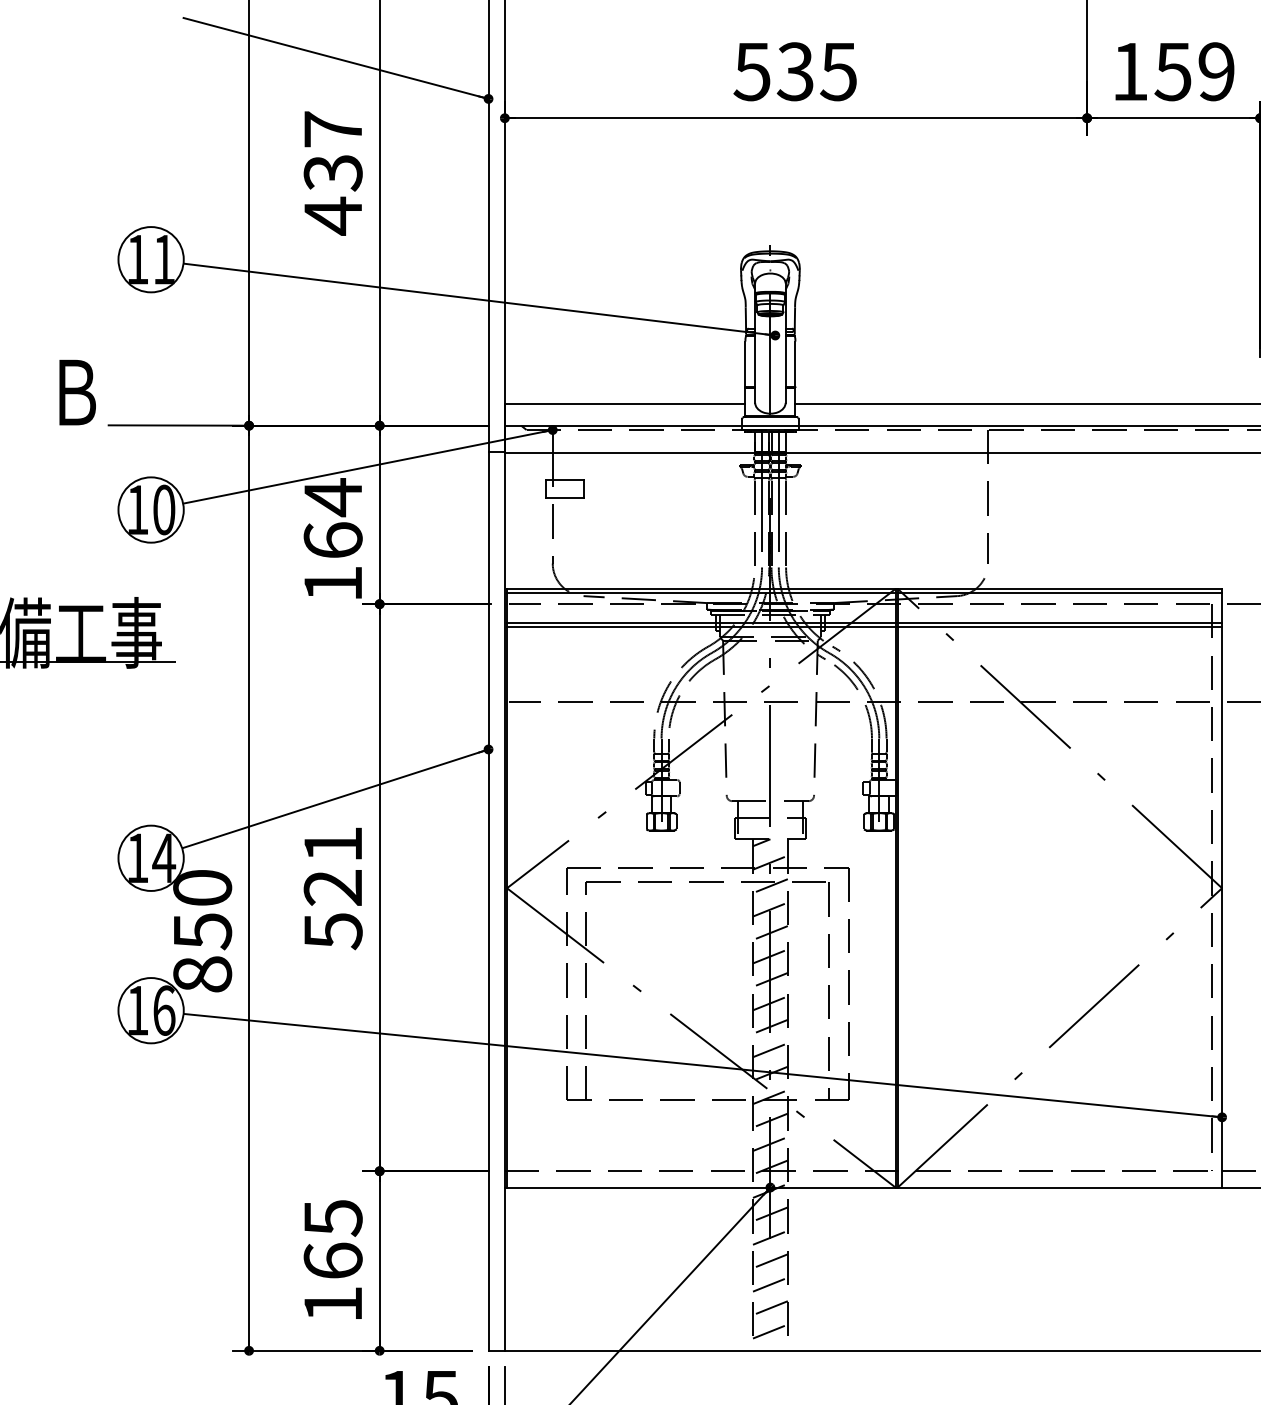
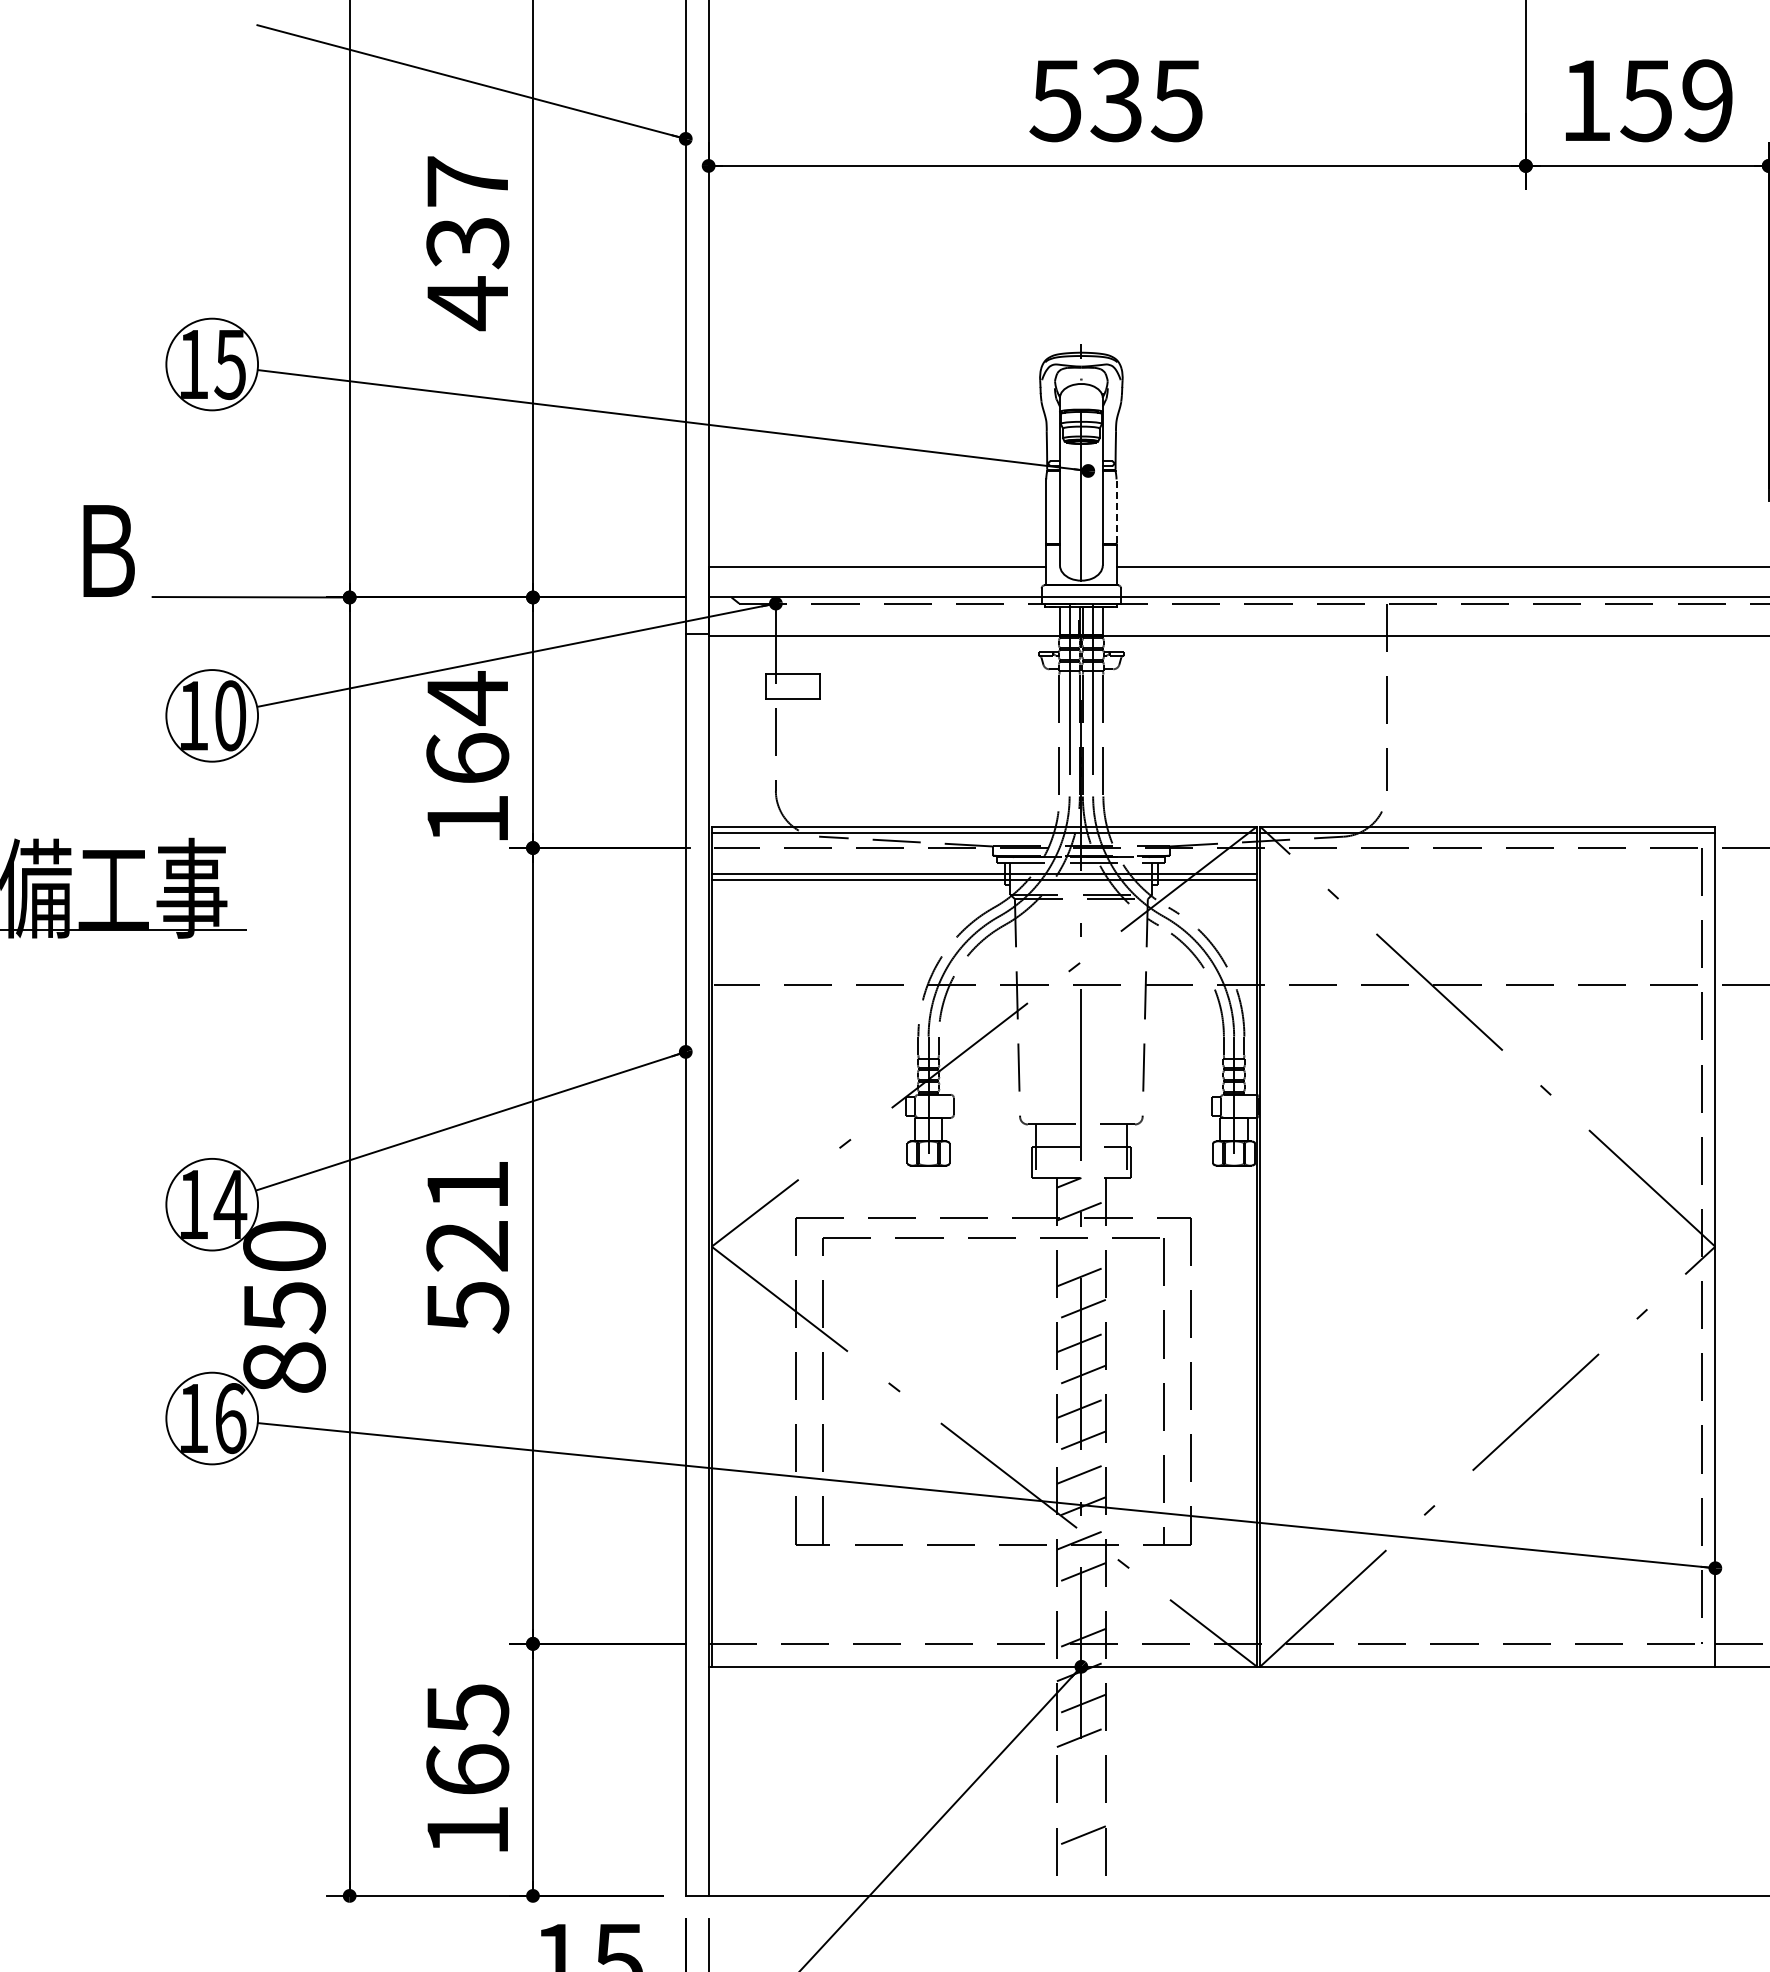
text: (163, 260) -> (229, 365), 11 -> 15
line: (795, 364) -> (1116, 511), solid -> dashed
line: (1059, 622) -> (1487, 873), removed
line: (1059, 627) -> (1487, 880), removed
line: (769, 885) -> (1080, 1243), removed
line: (769, 1143) -> (1080, 1605), removed
line: (769, 1261) -> (1080, 1770), removed
line: (769, 1284) -> (1080, 1802), removed
line: (769, 1331) -> (1080, 1868), removed

